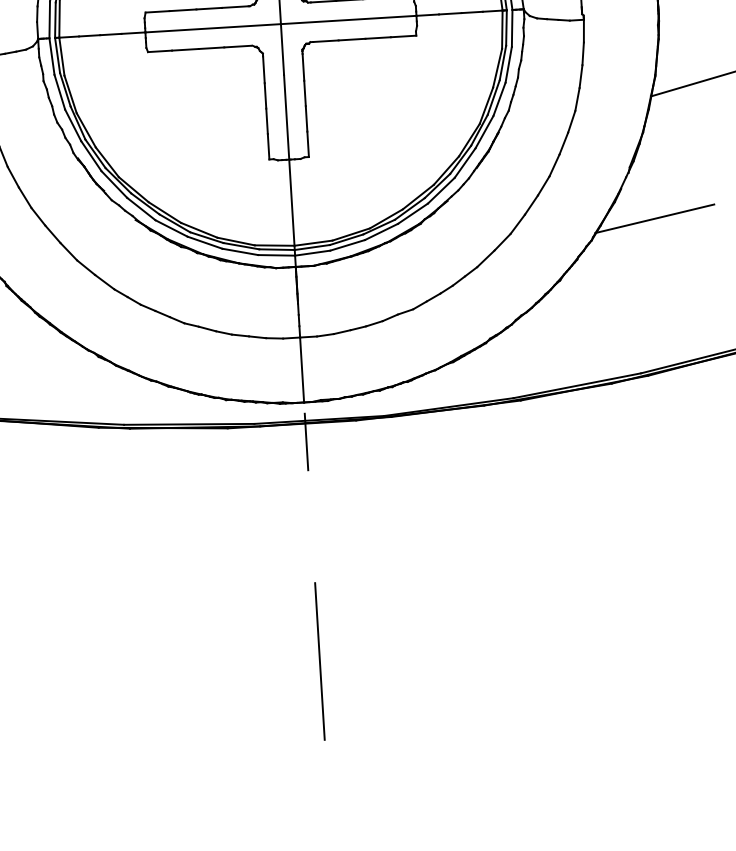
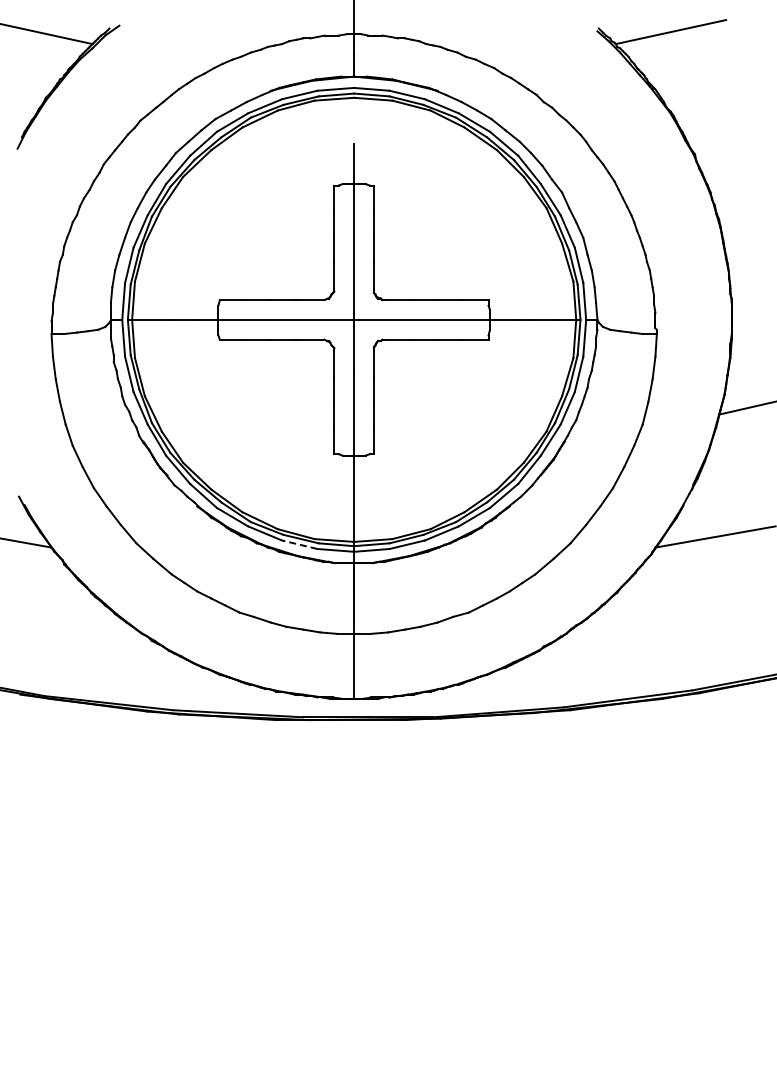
line: (240, 251) -> (299, 544), solid -> dashed
line: (306, 441) -> (354, 738), removed
line: (319, 661) -> (353, 958), removed

